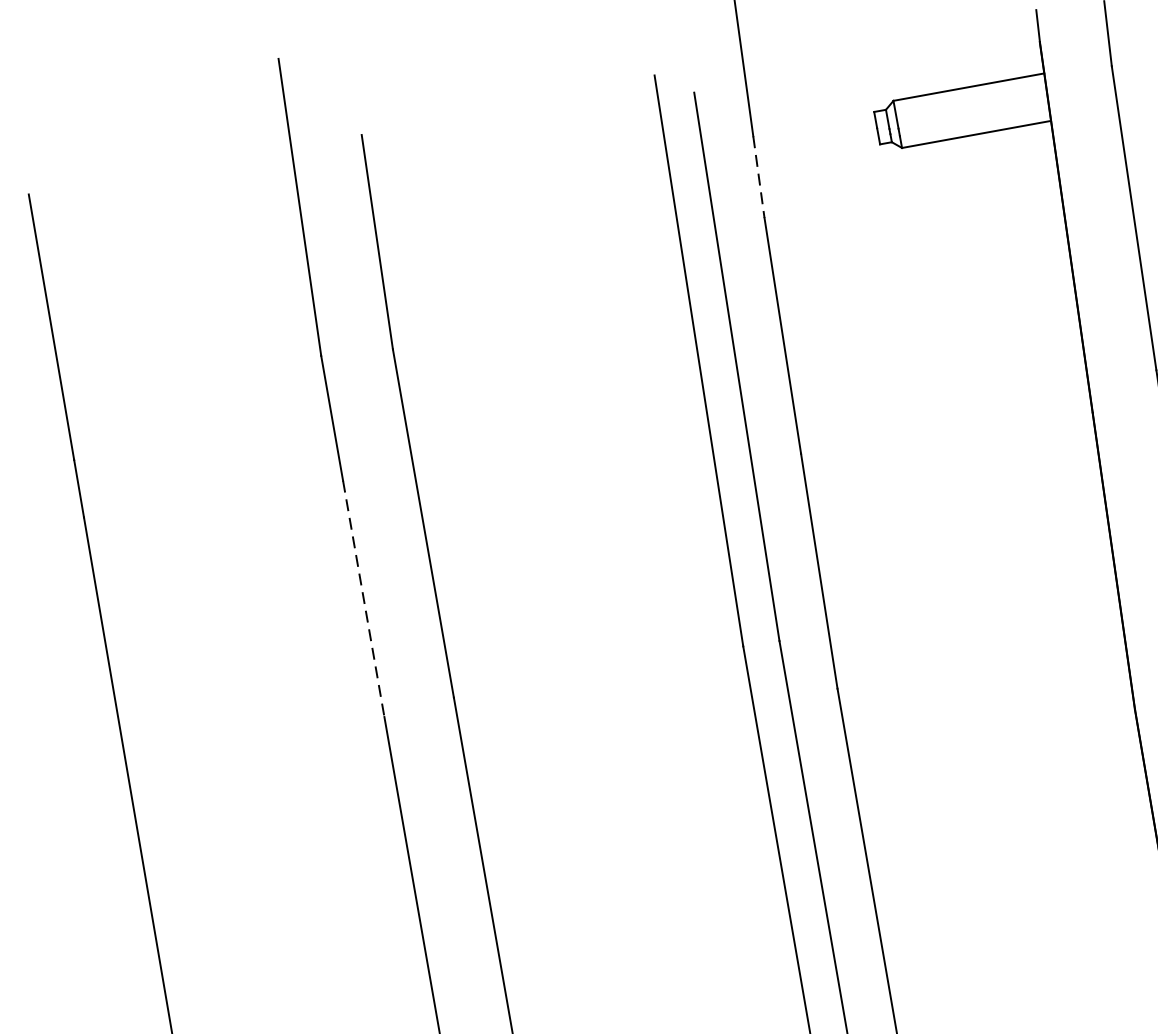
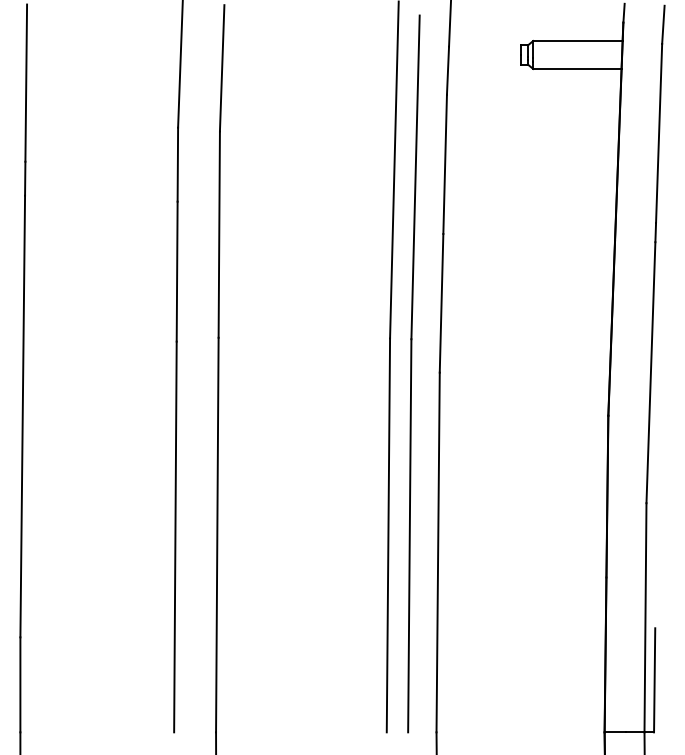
line: (758, 178) -> (447, 71), dashed -> solid
line: (364, 598) -> (177, 271), dashed -> solid

